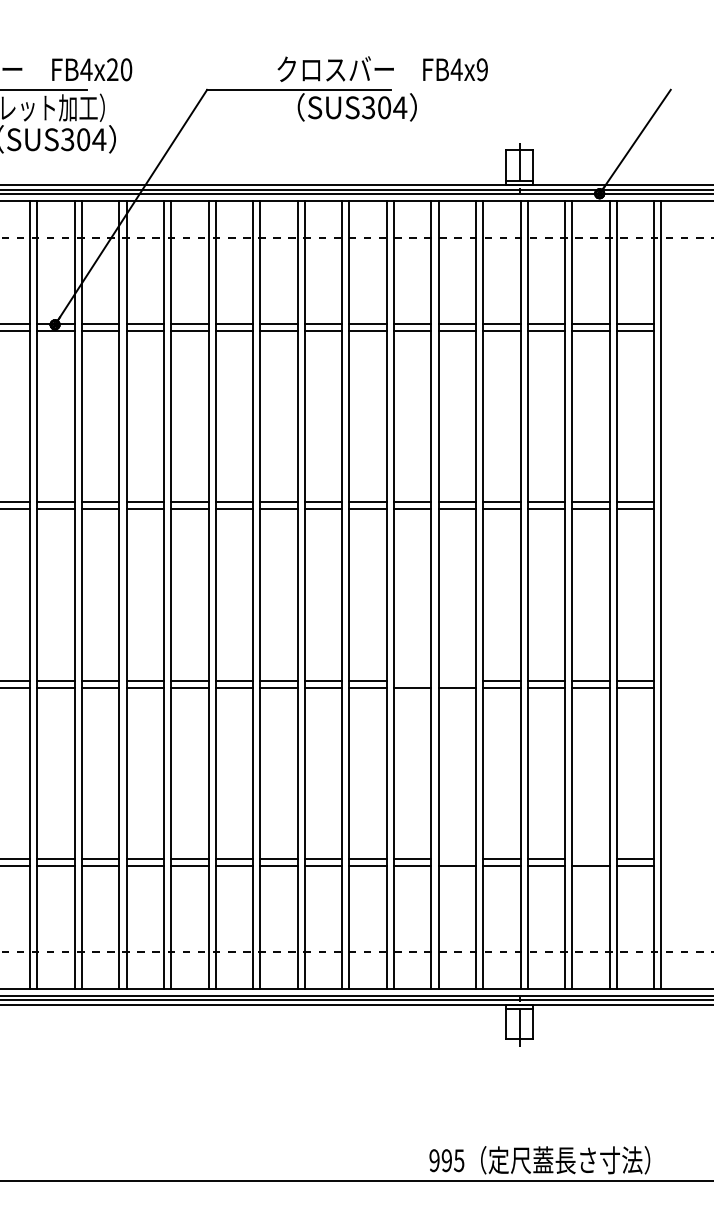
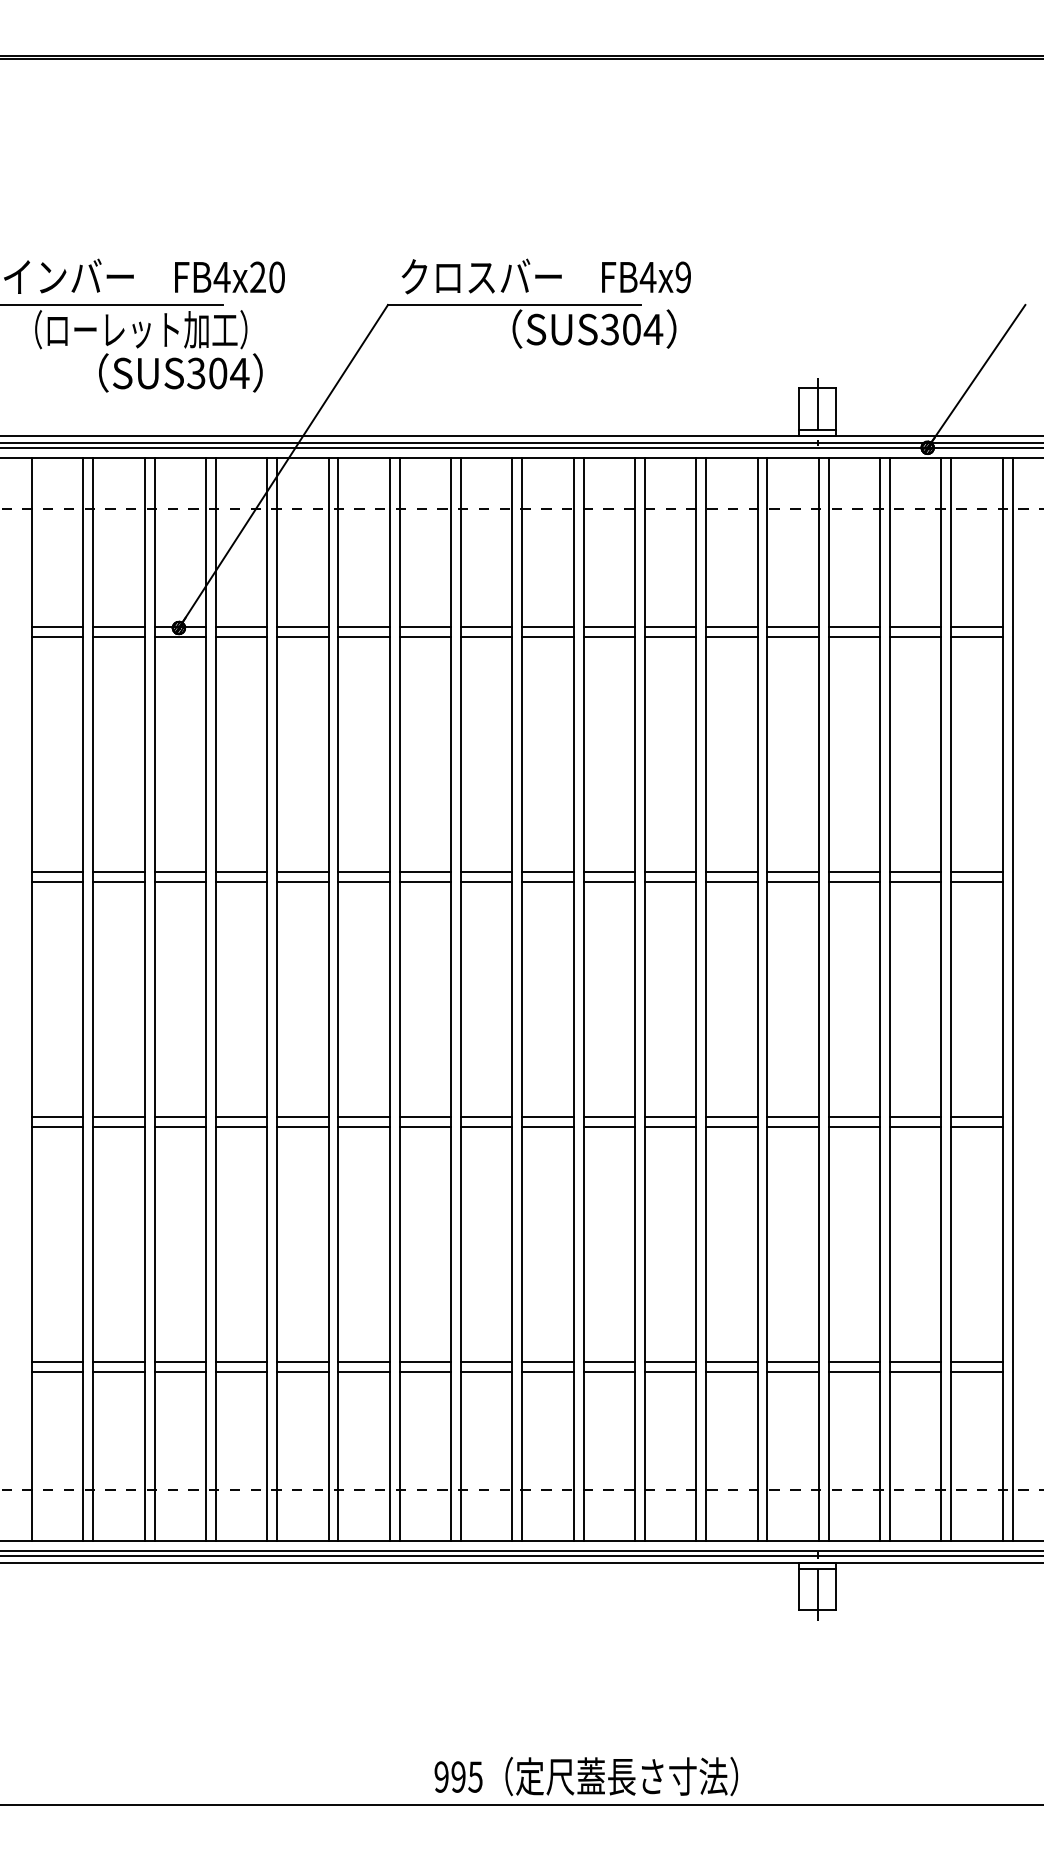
text: (382, 69) -> (545, 276), moved
line: (412, 680) -> (670, 1117), added
line: (457, 680) -> (731, 1117), added
line: (457, 859) -> (731, 1362), added
line: (590, 859) -> (915, 1362), added
text: (539, 1160) -> (586, 1776), moved

